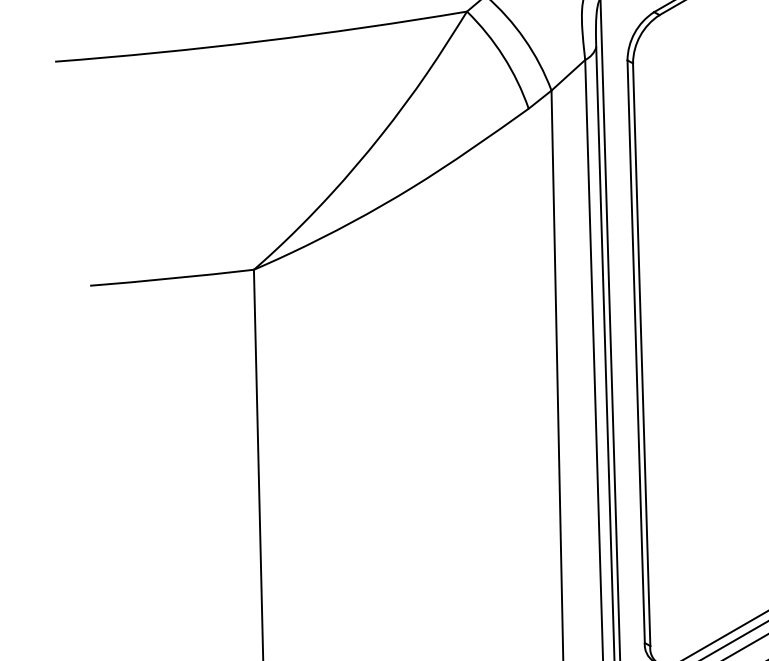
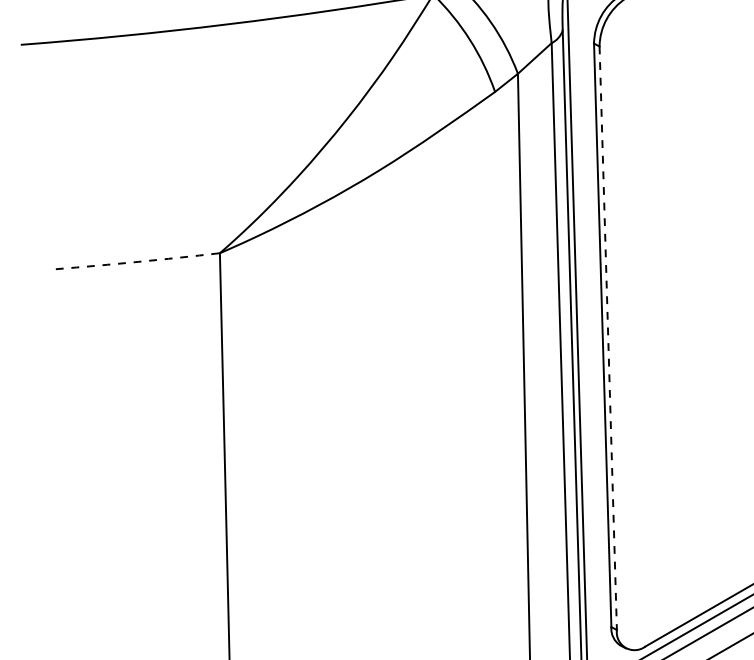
arc: (172, 278) -> (138, 261), solid -> dashed
line: (641, 355) -> (608, 339), solid -> dashed

